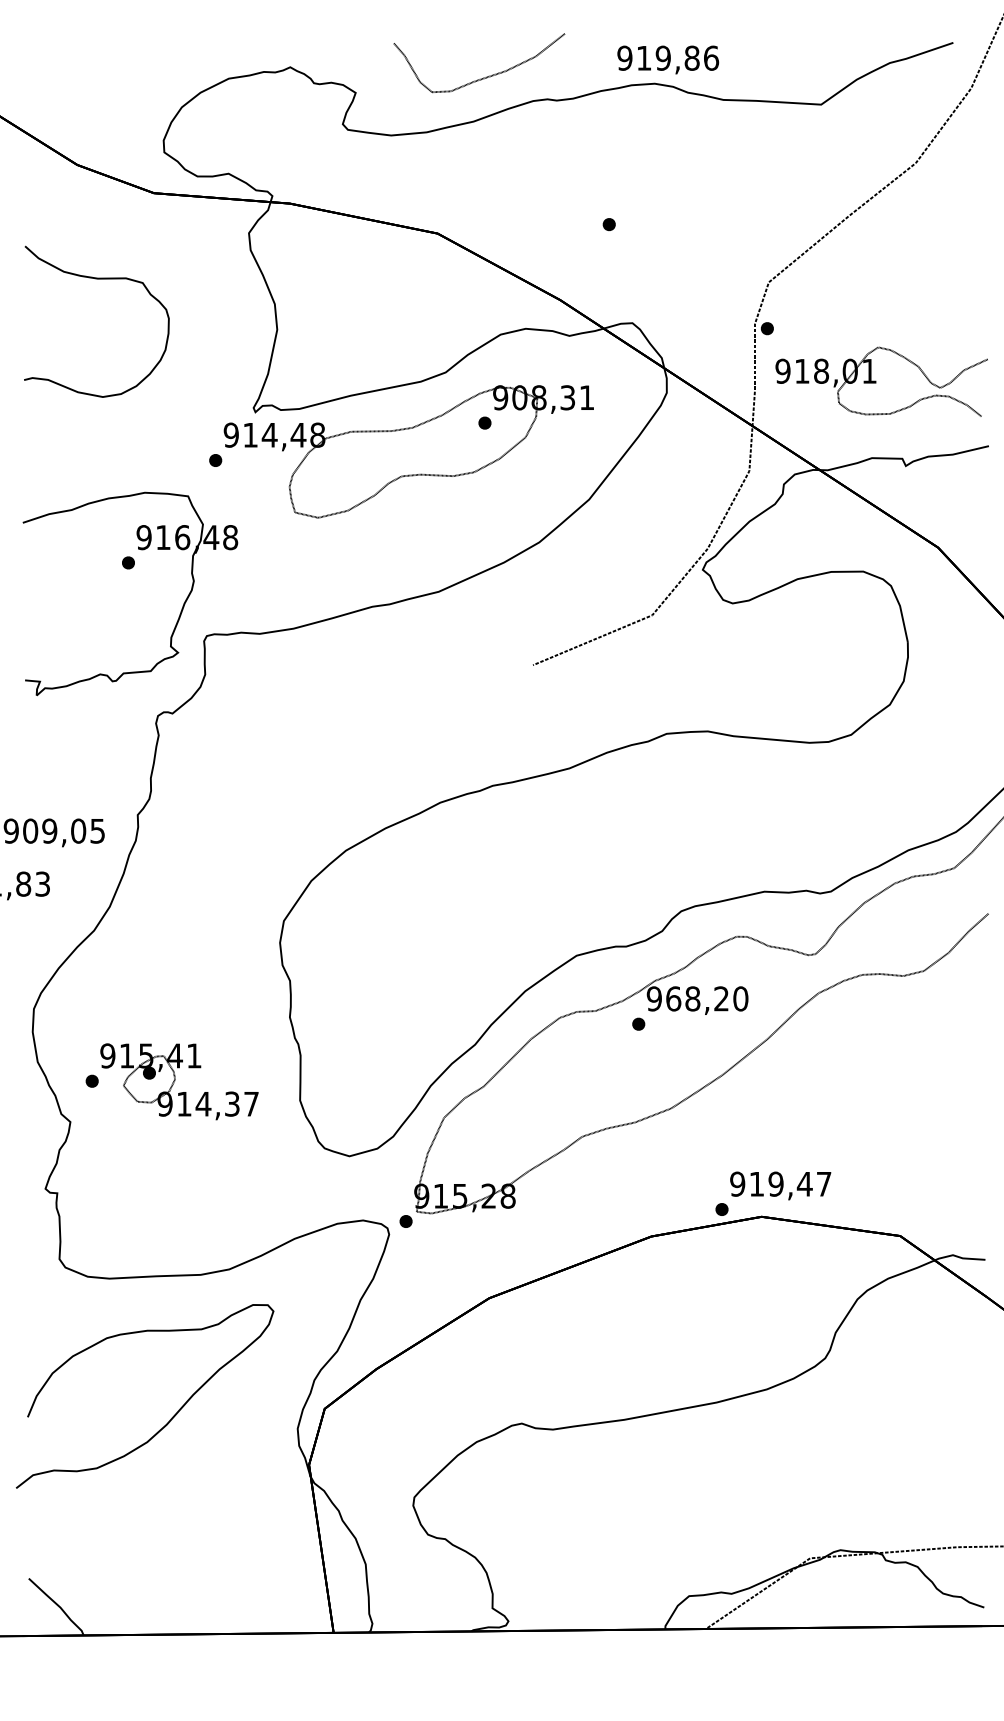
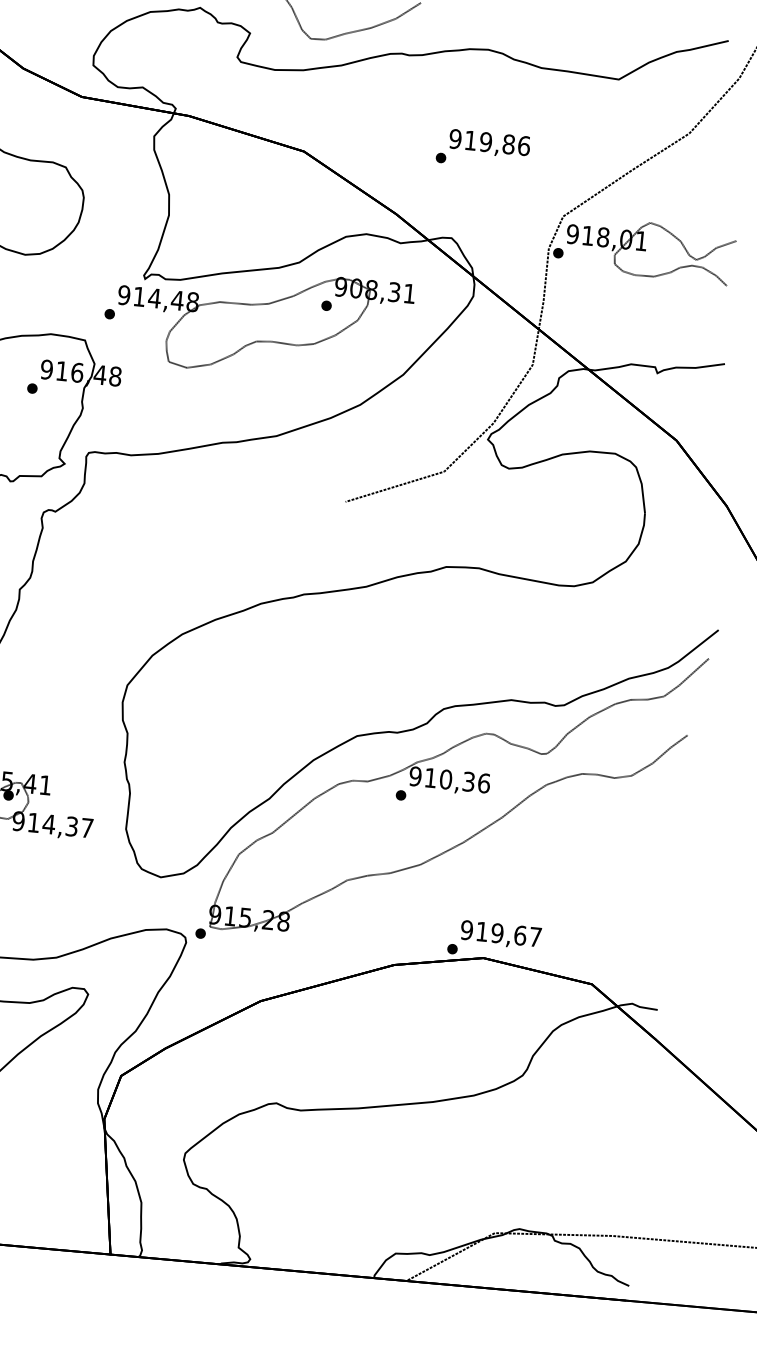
text: (668, 59) -> (489, 143), moved
part: (881, 381) -> (650, 250), moved
text: (707, 998) -> (457, 780), 968,20 -> 910,36
text: (804, 1183) -> (520, 935), 919,47 -> 919,67

